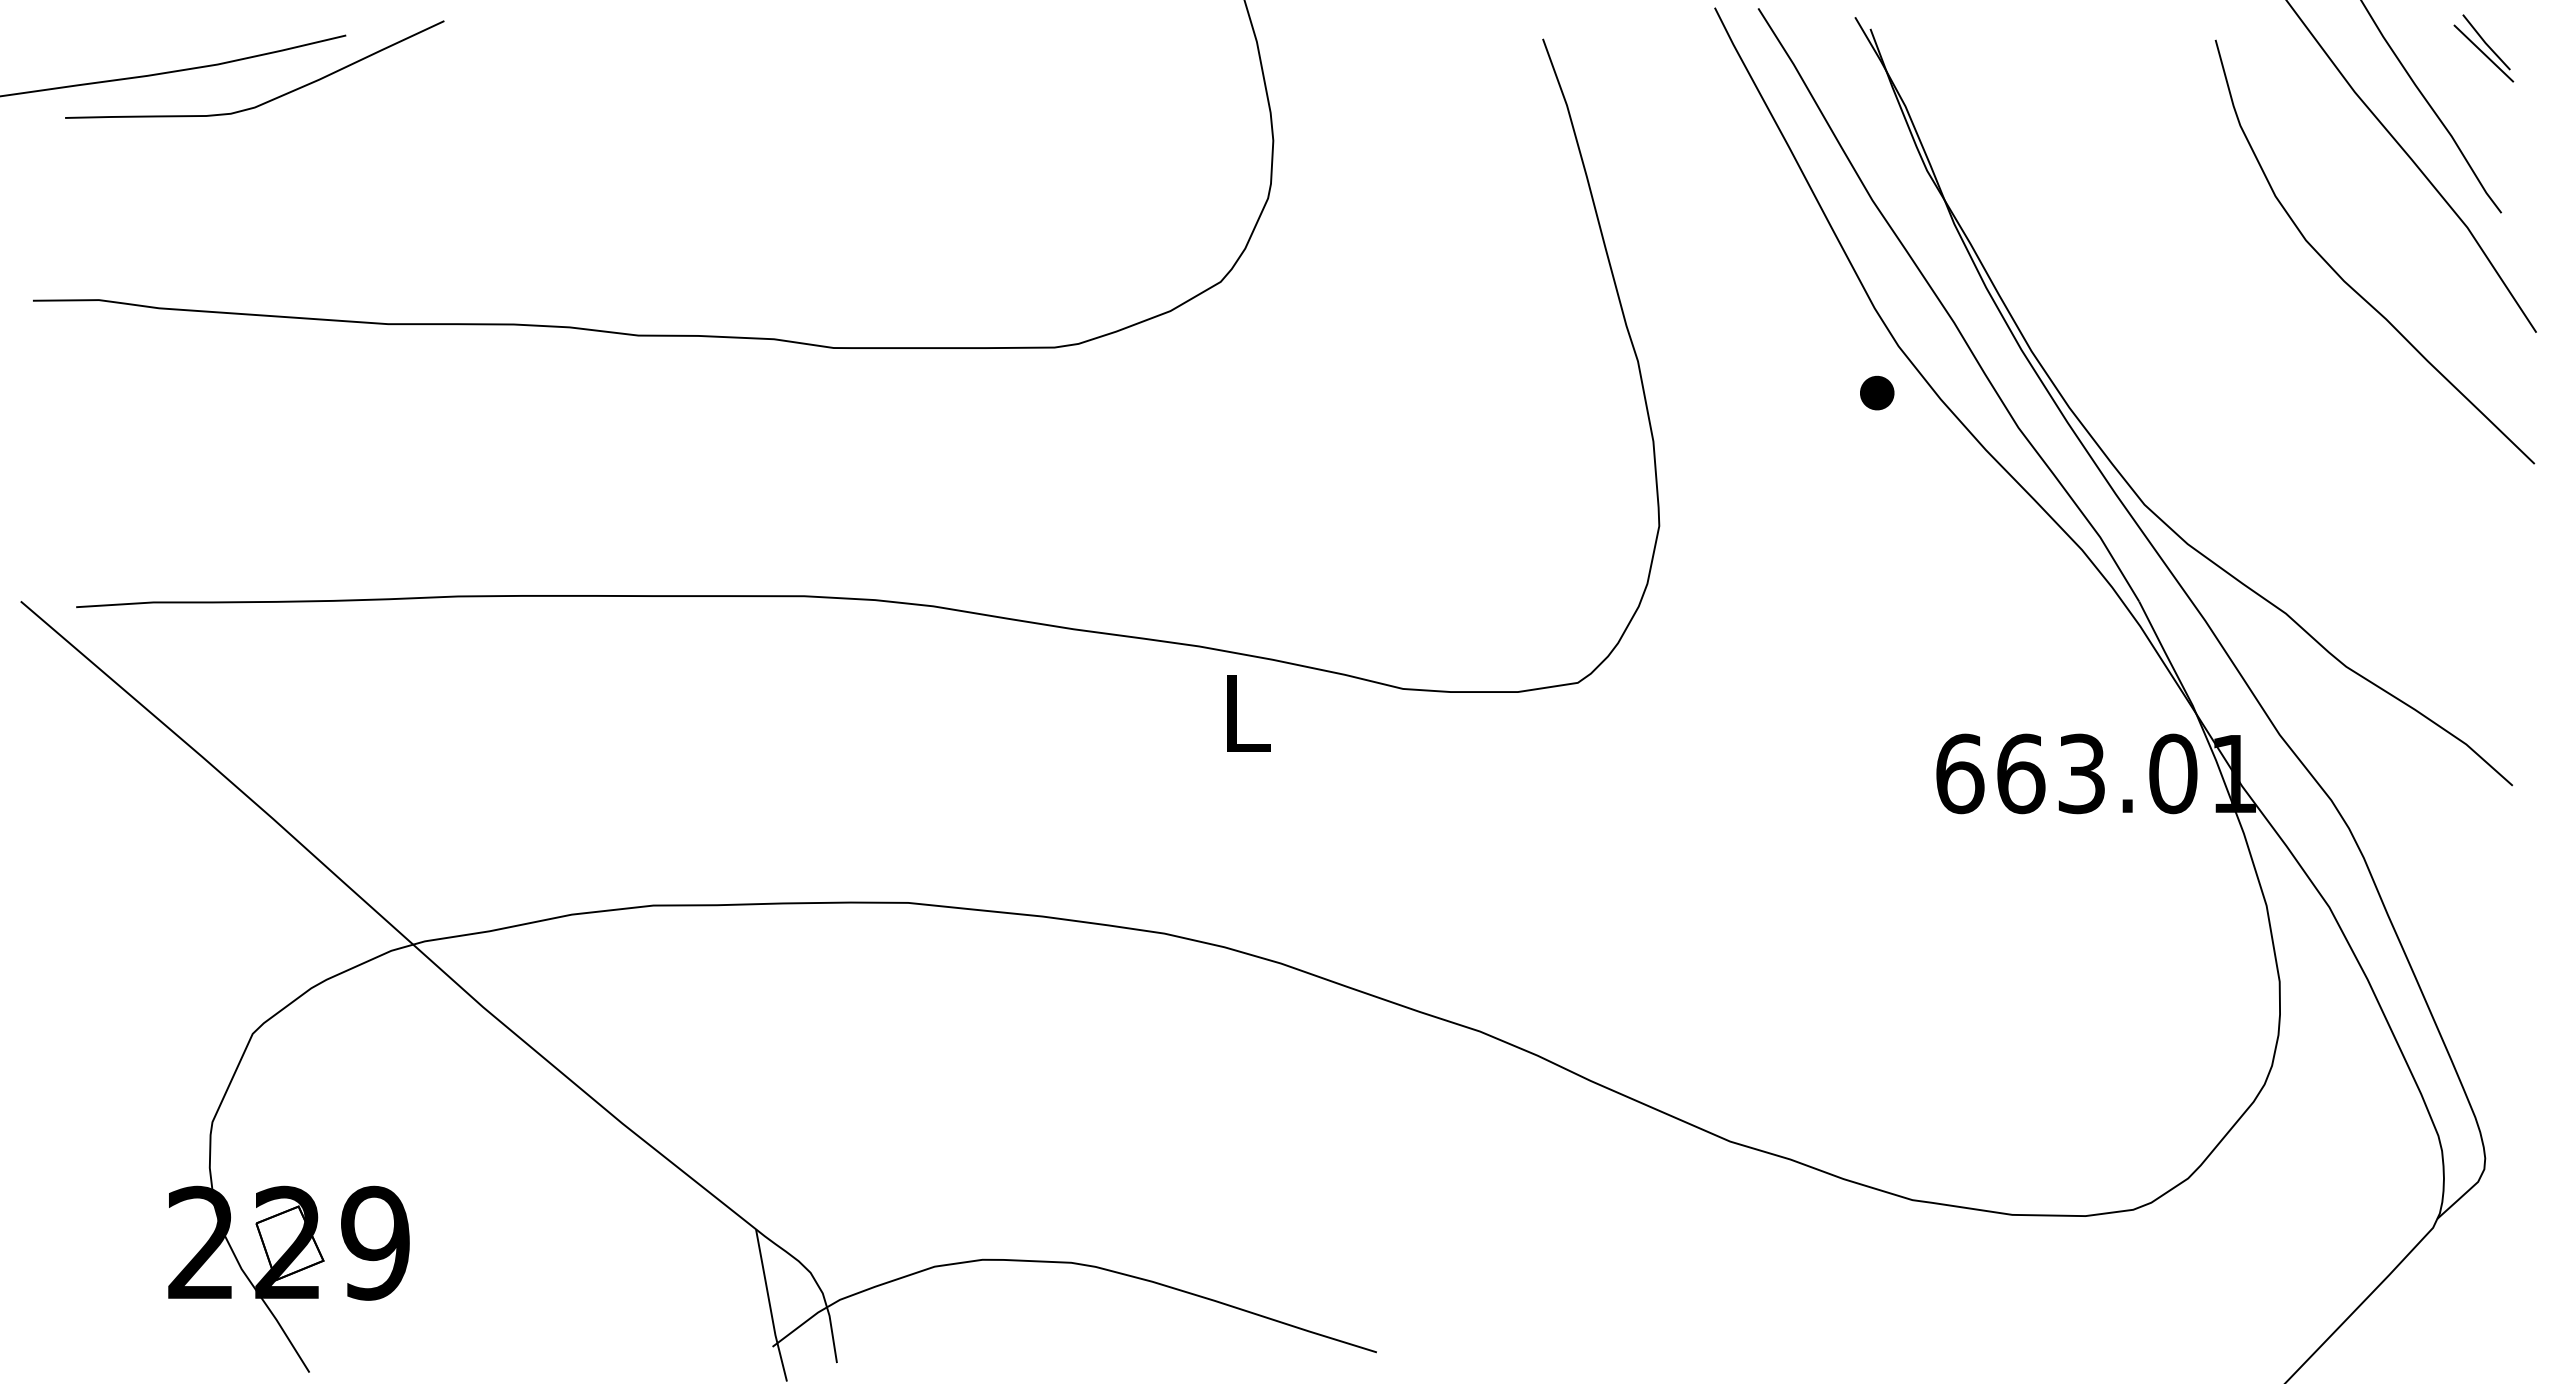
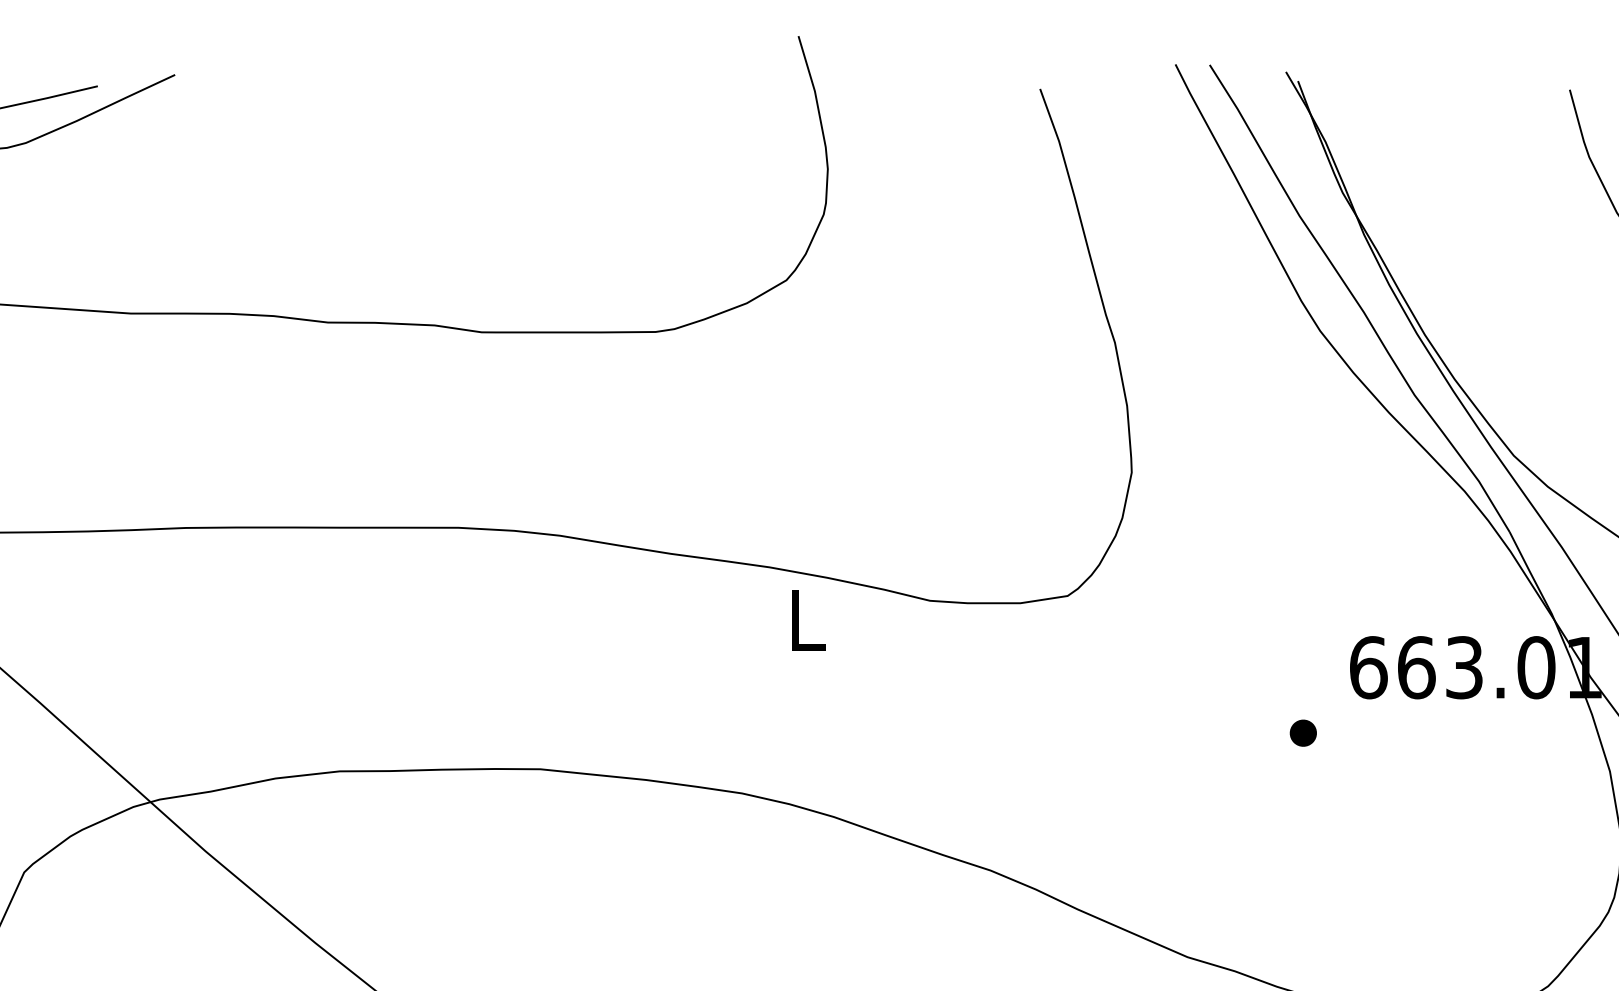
part: (1877, 392) -> (1303, 732), moved

